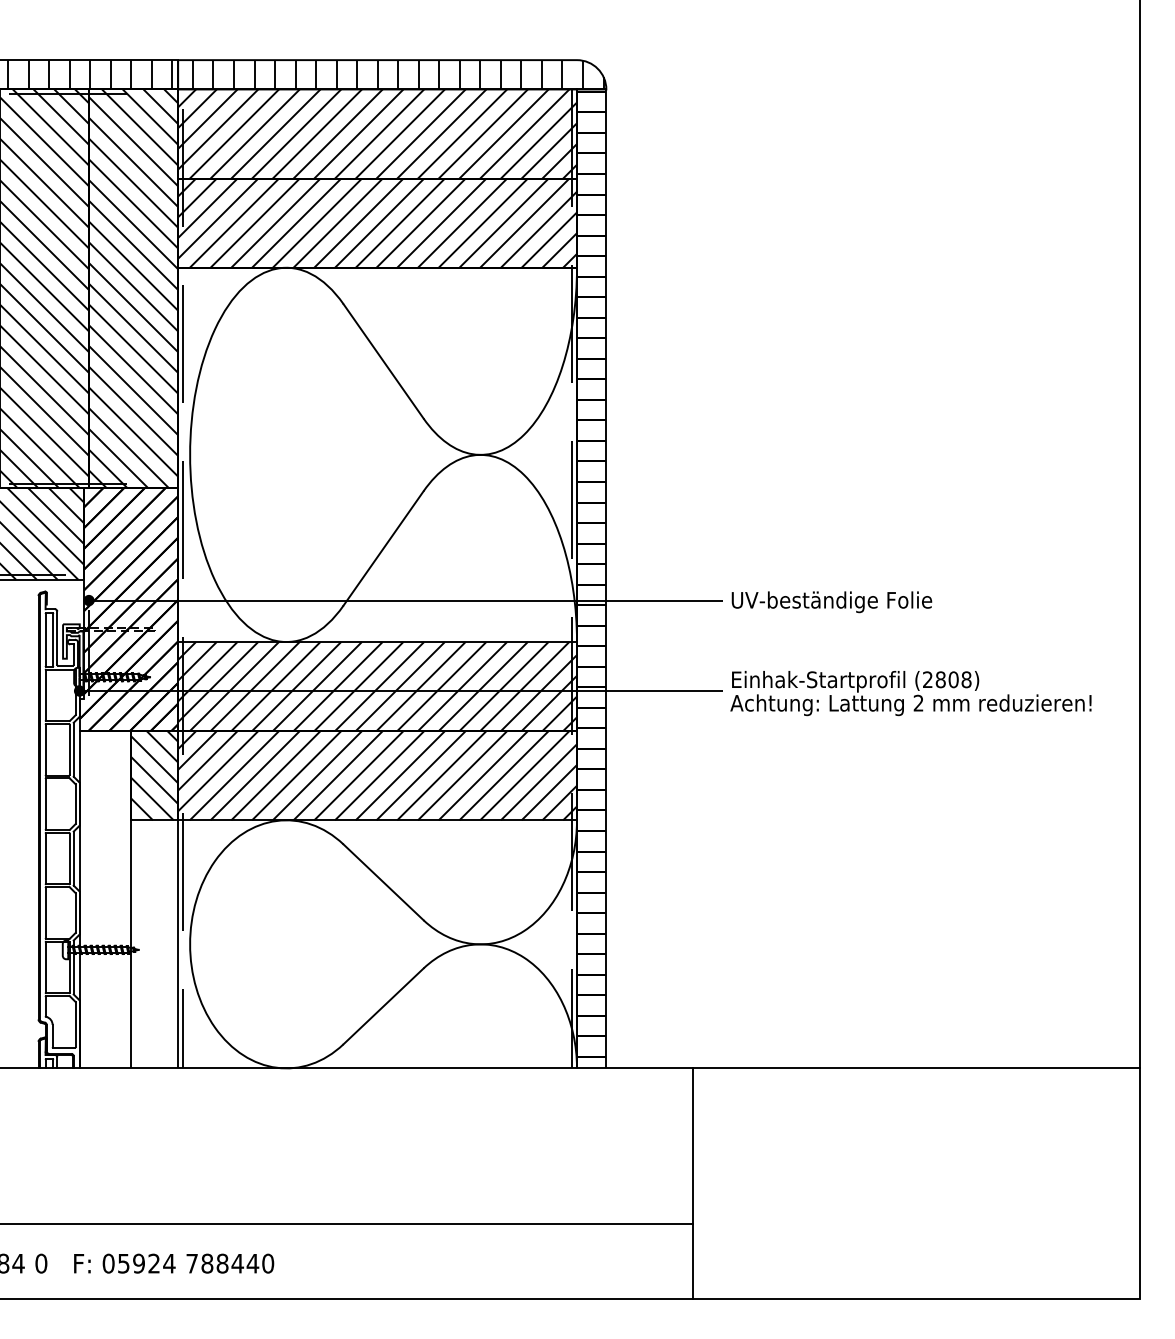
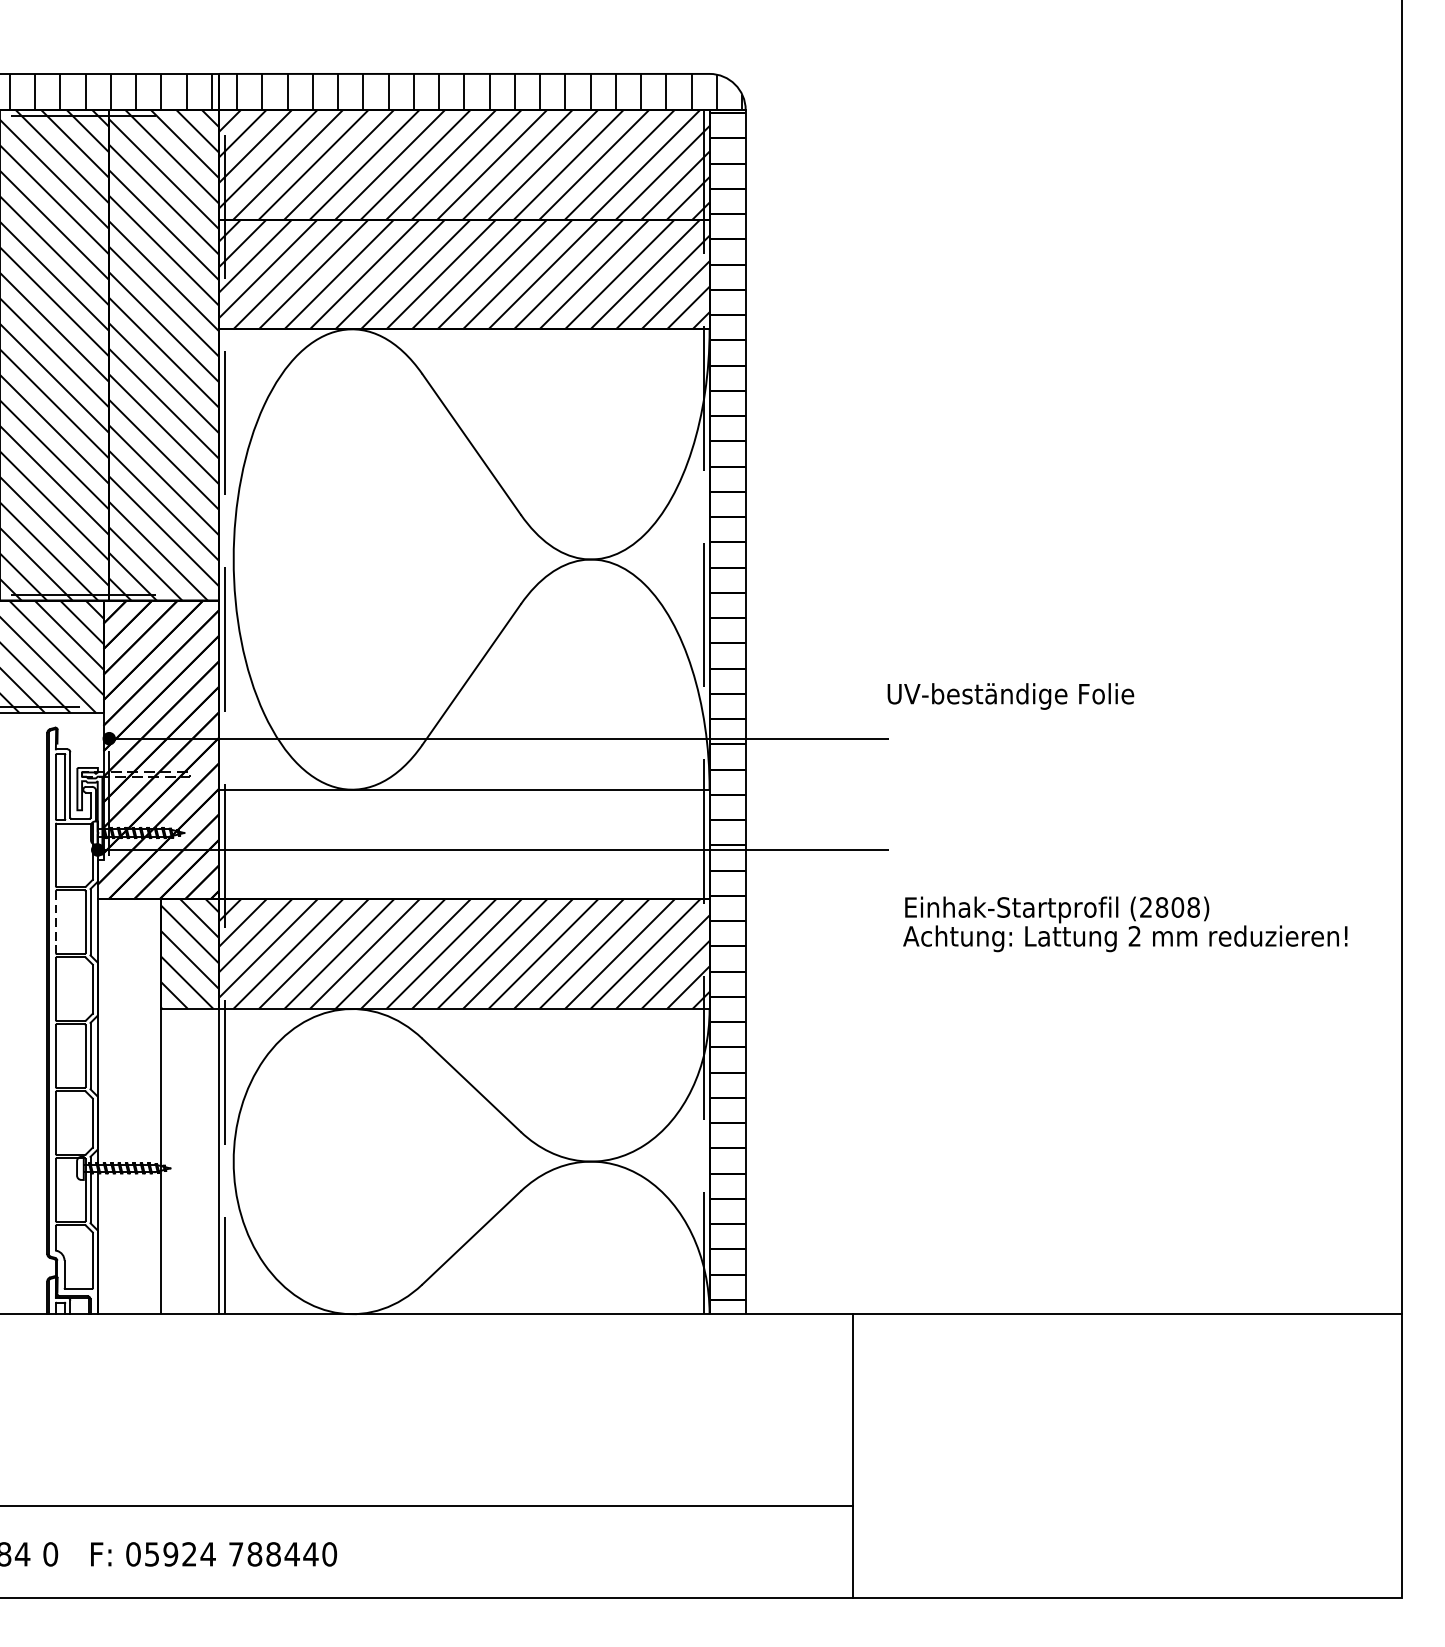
text: (831, 602) -> (1010, 696), moved
hatch: (377, 686) -> (464, 844), removed
text: (910, 693) -> (1124, 924), moved
line: (45, 750) -> (55, 923), solid -> dashed

